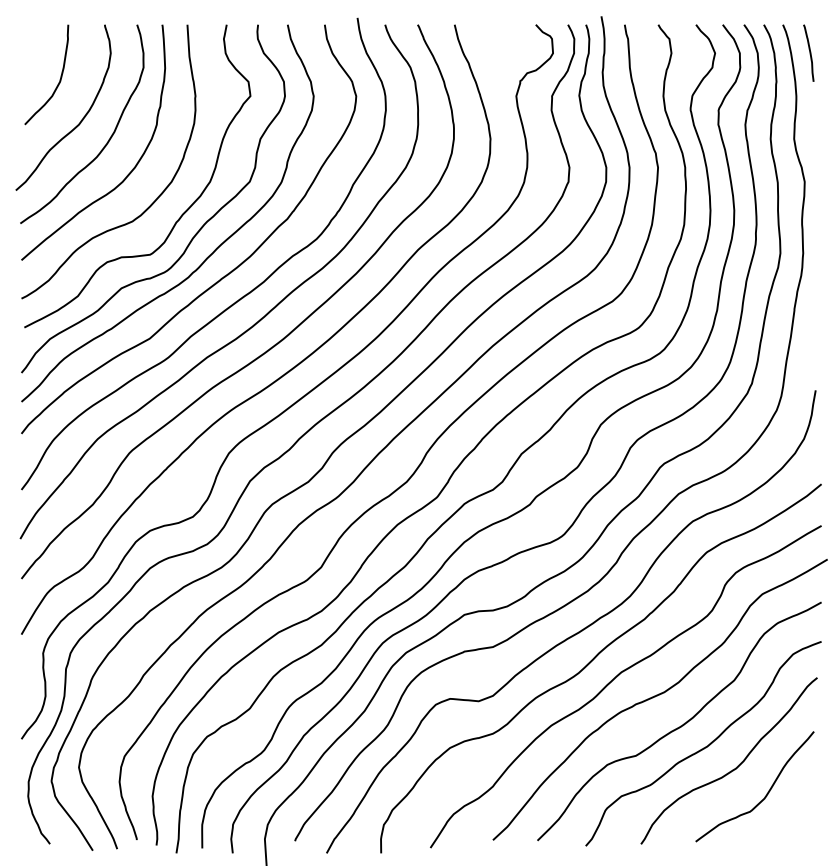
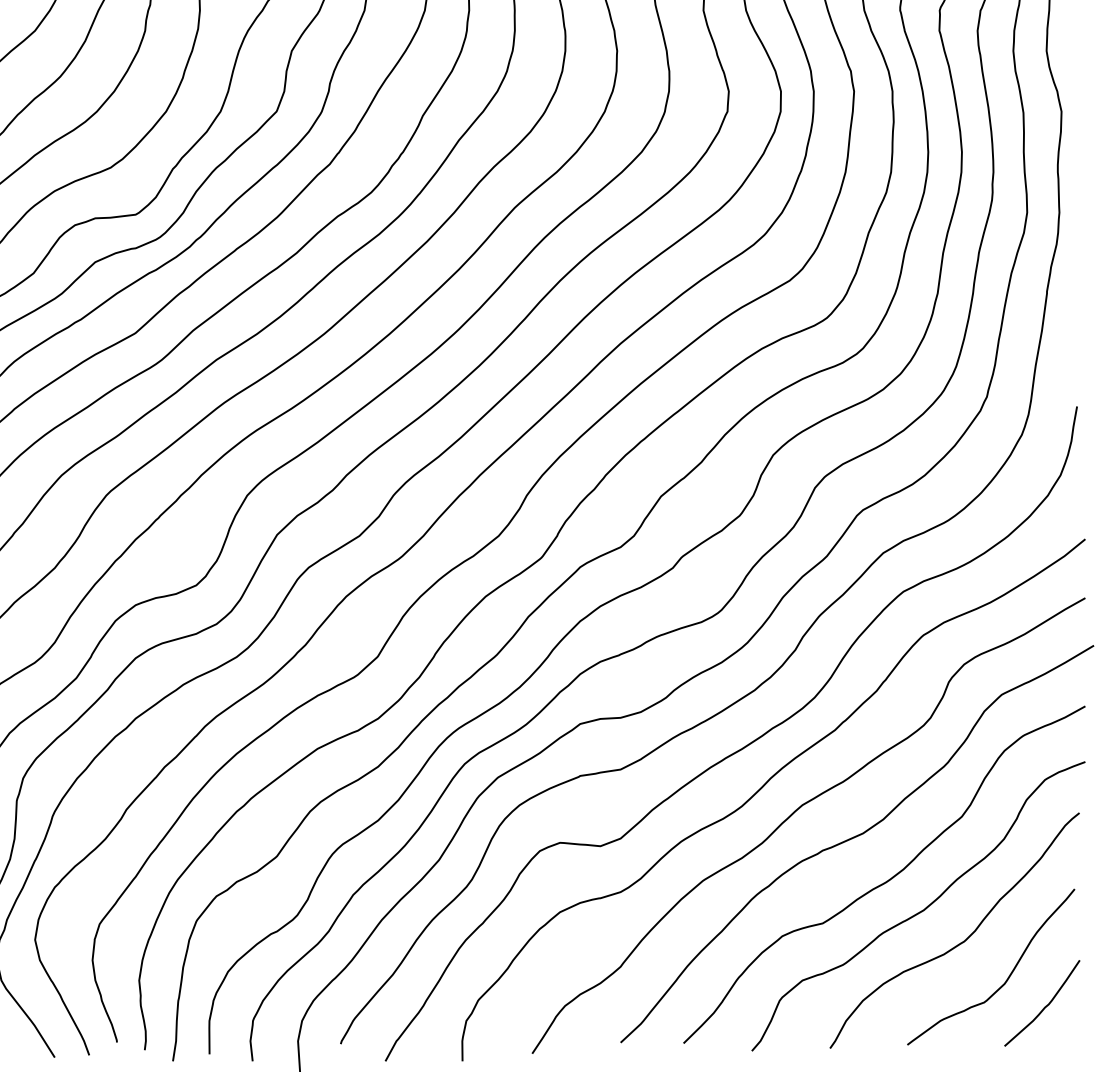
curve: (793, 813) -> (1045, 1004), added

